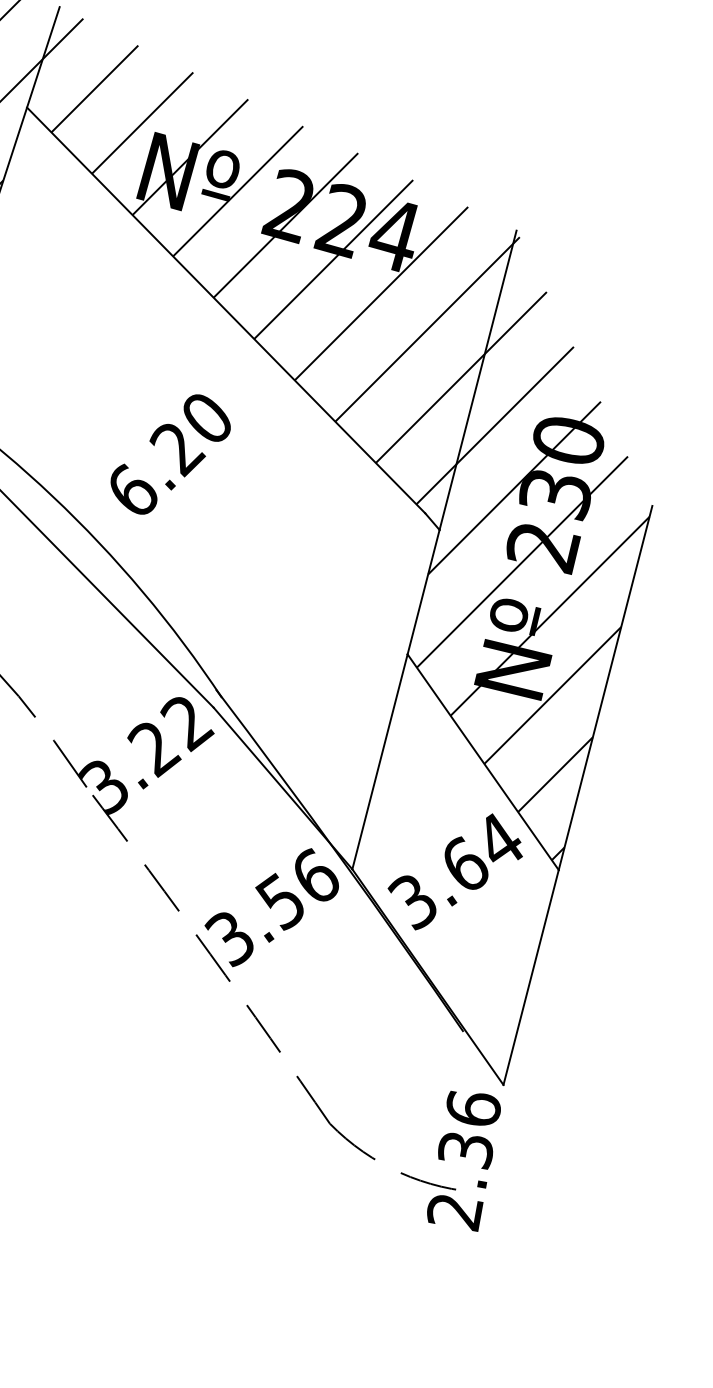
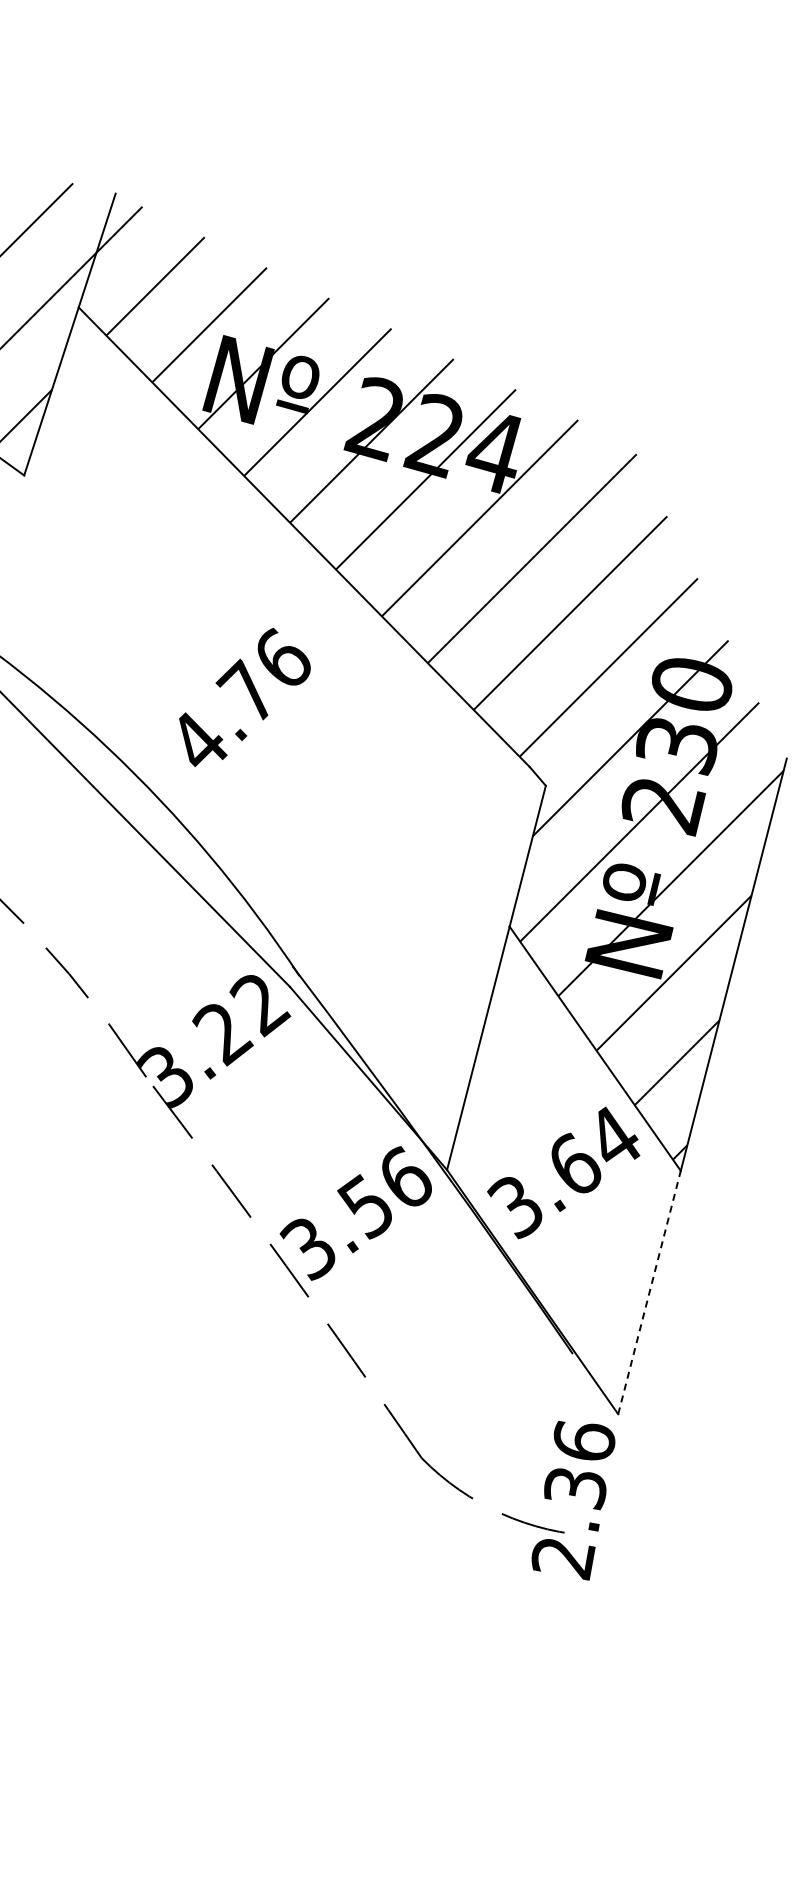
line: (478, 379) -> (589, 615), removed
text: (170, 452) -> (241, 697), 6.20 -> 4.76
line: (531, 977) -> (649, 1292), solid -> dashed

